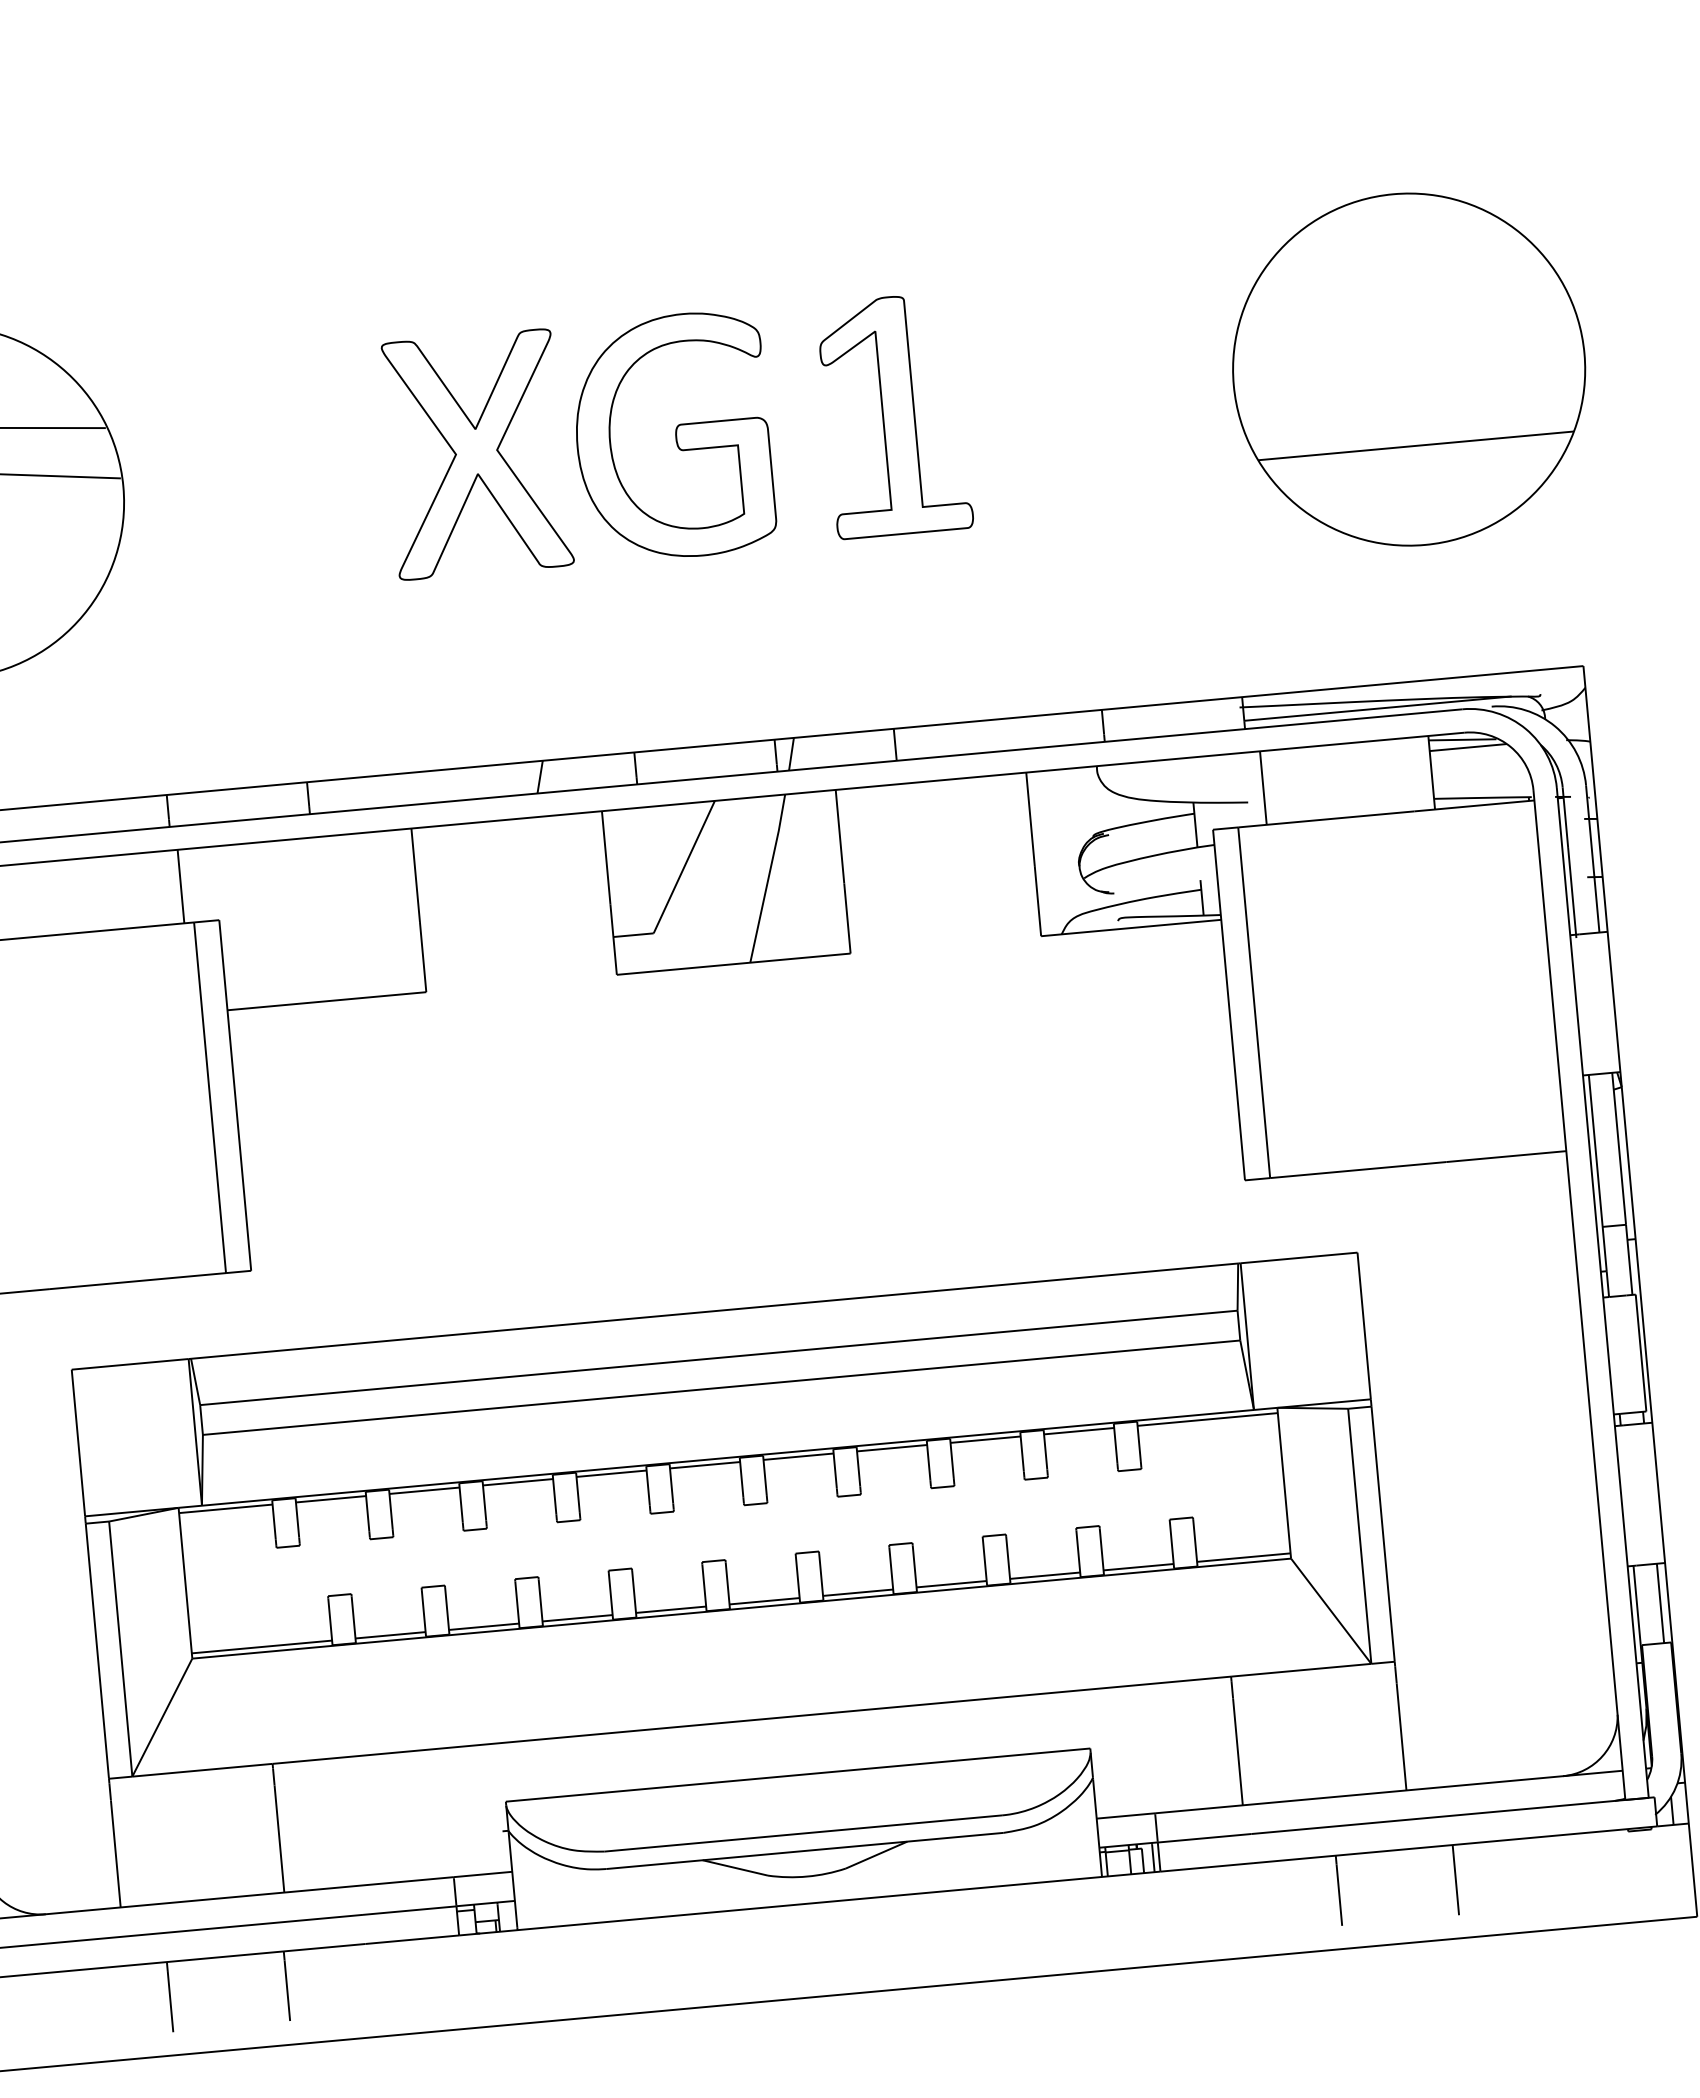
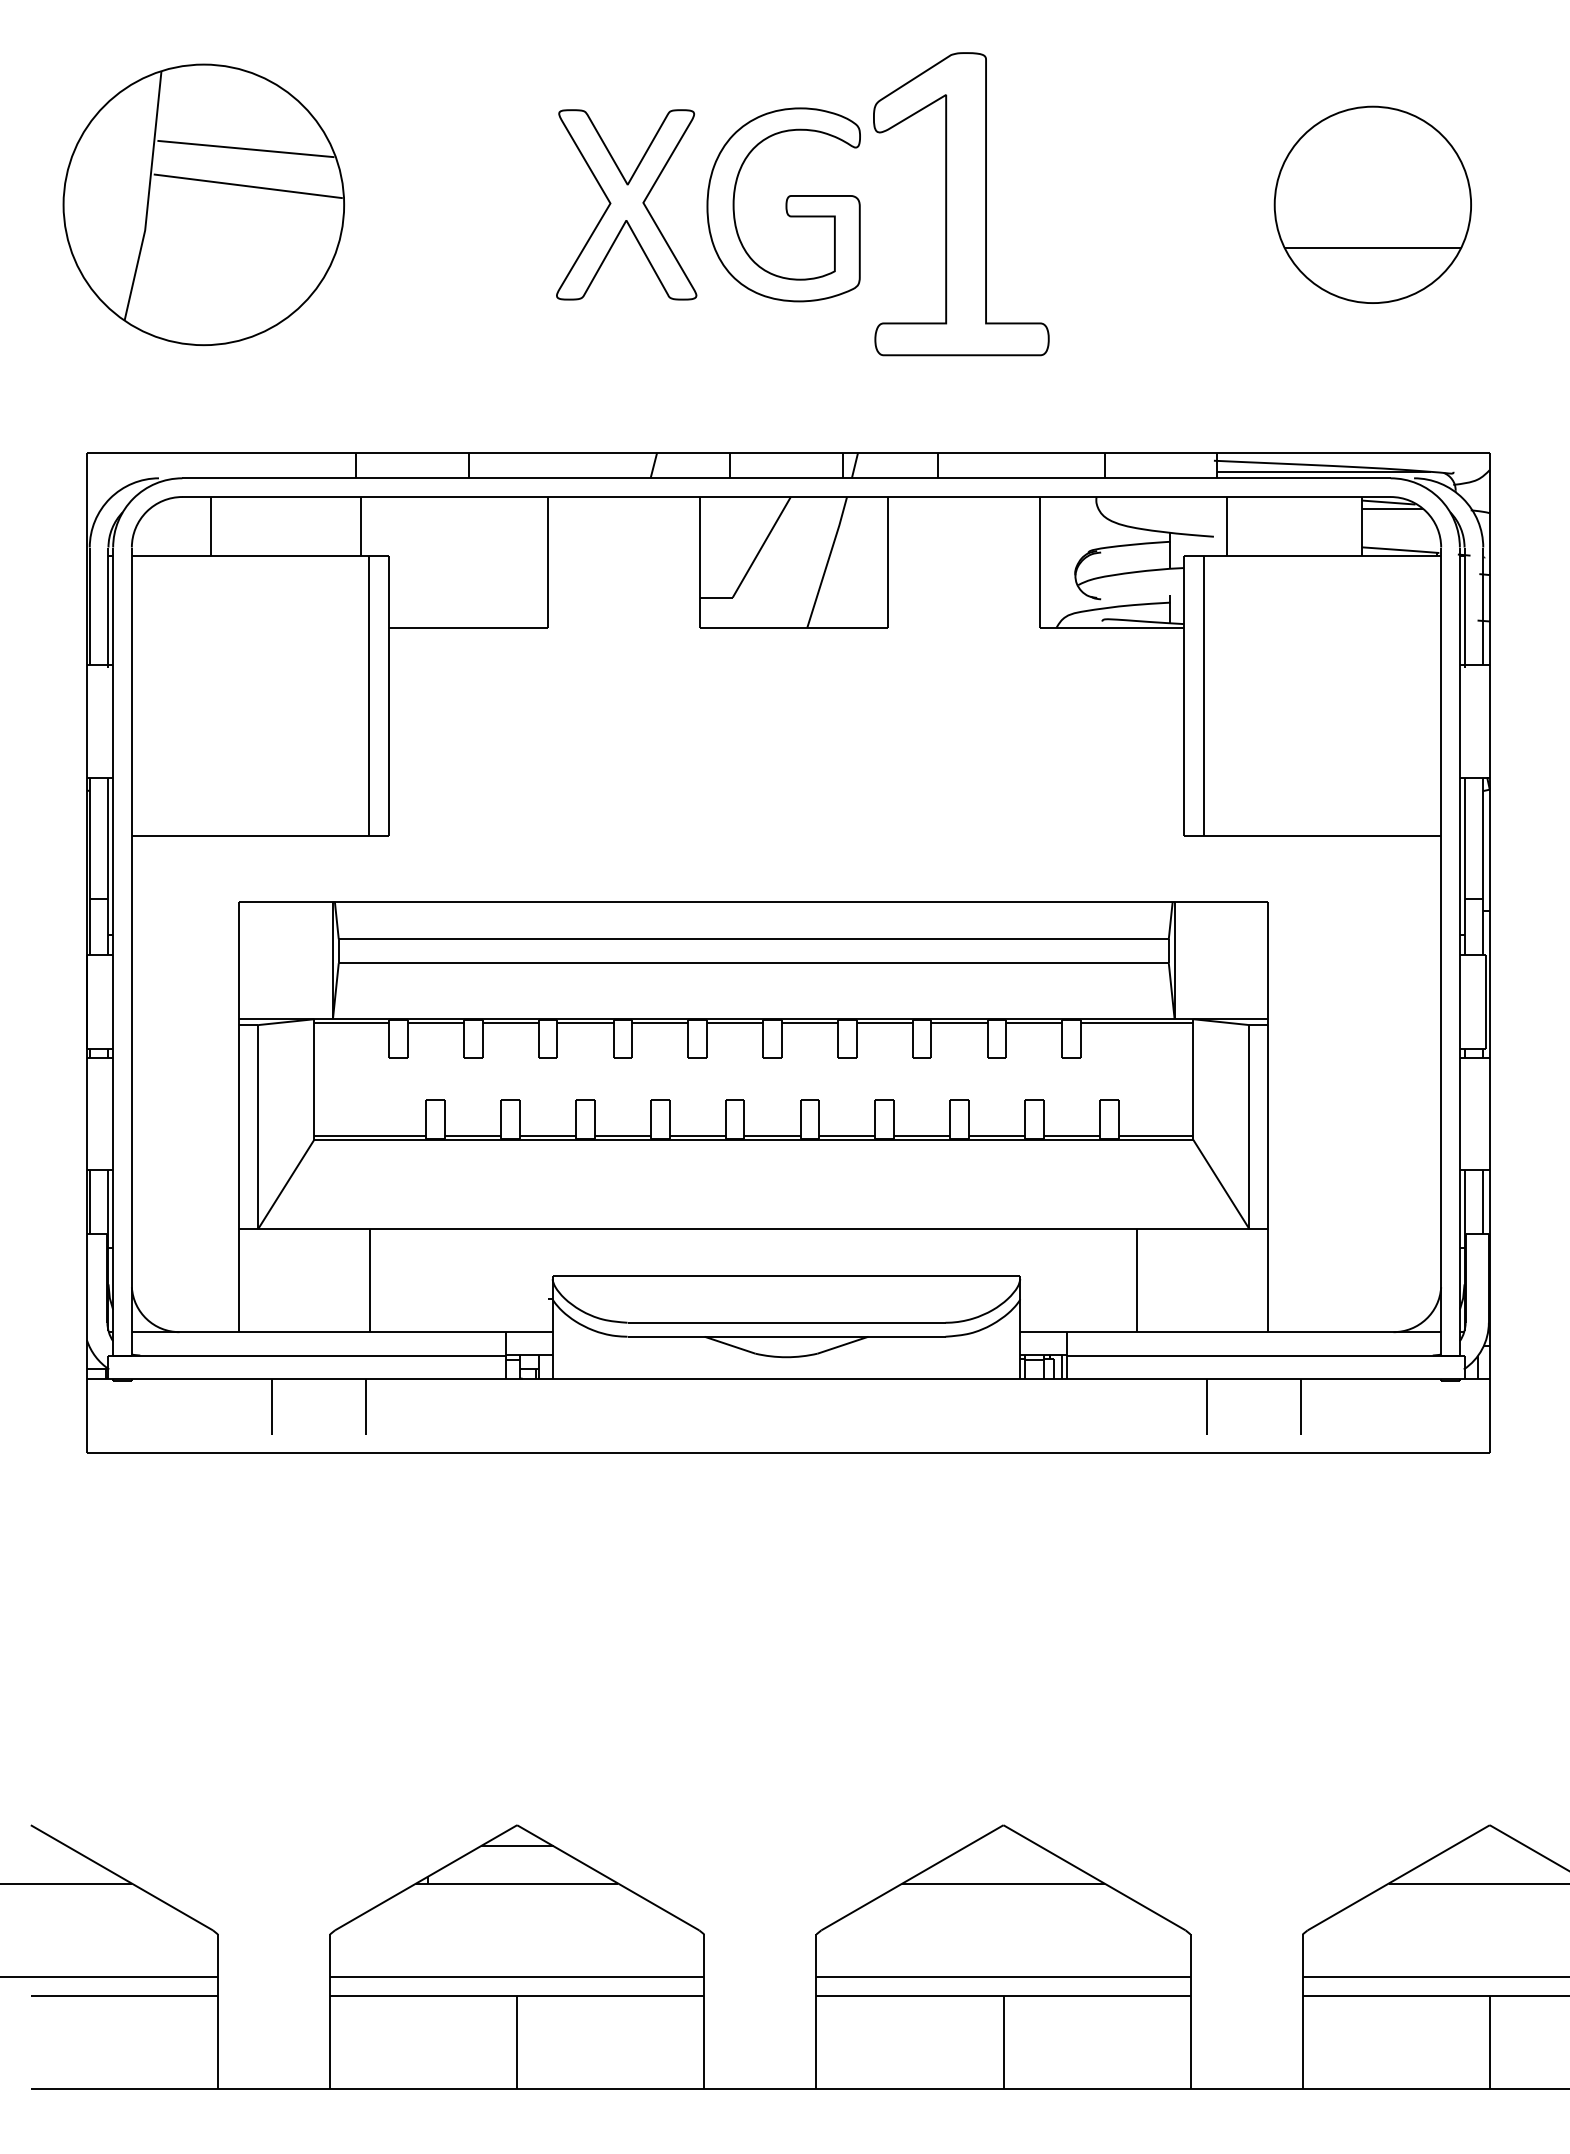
part: (1408, 369) -> (1372, 204), size x0.7
part: (894, 415) -> (961, 204), size x1.6

